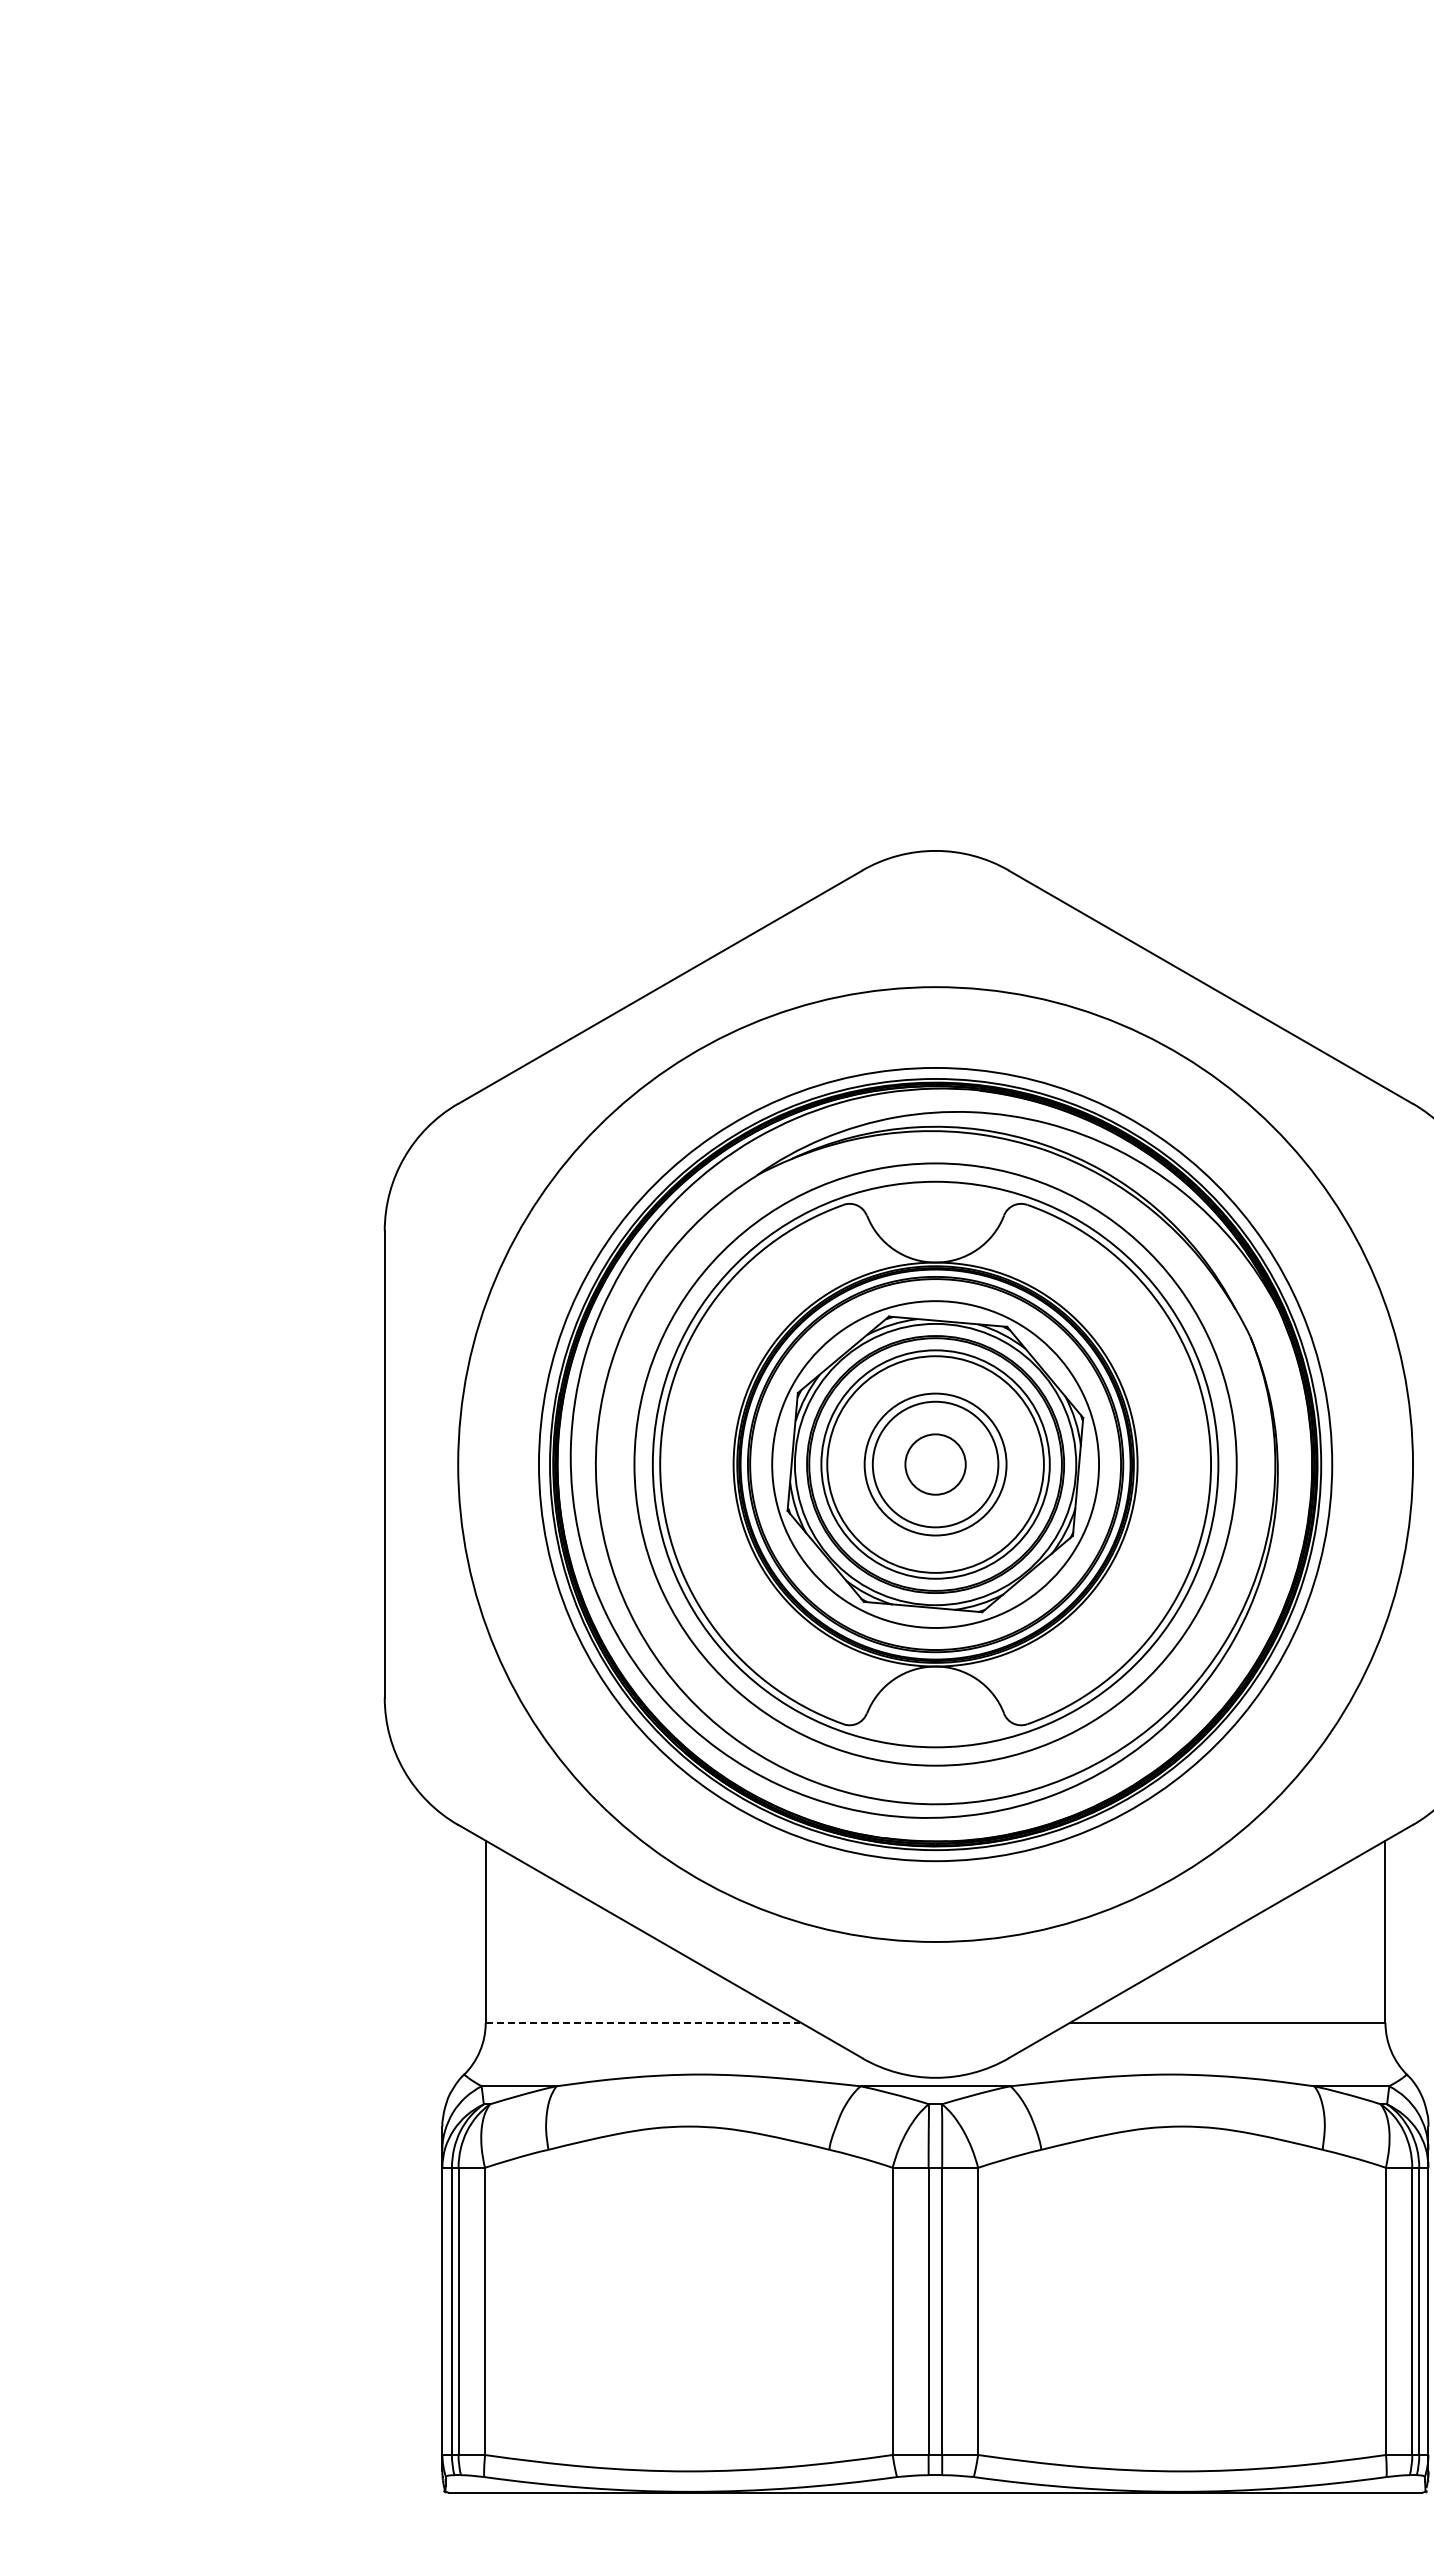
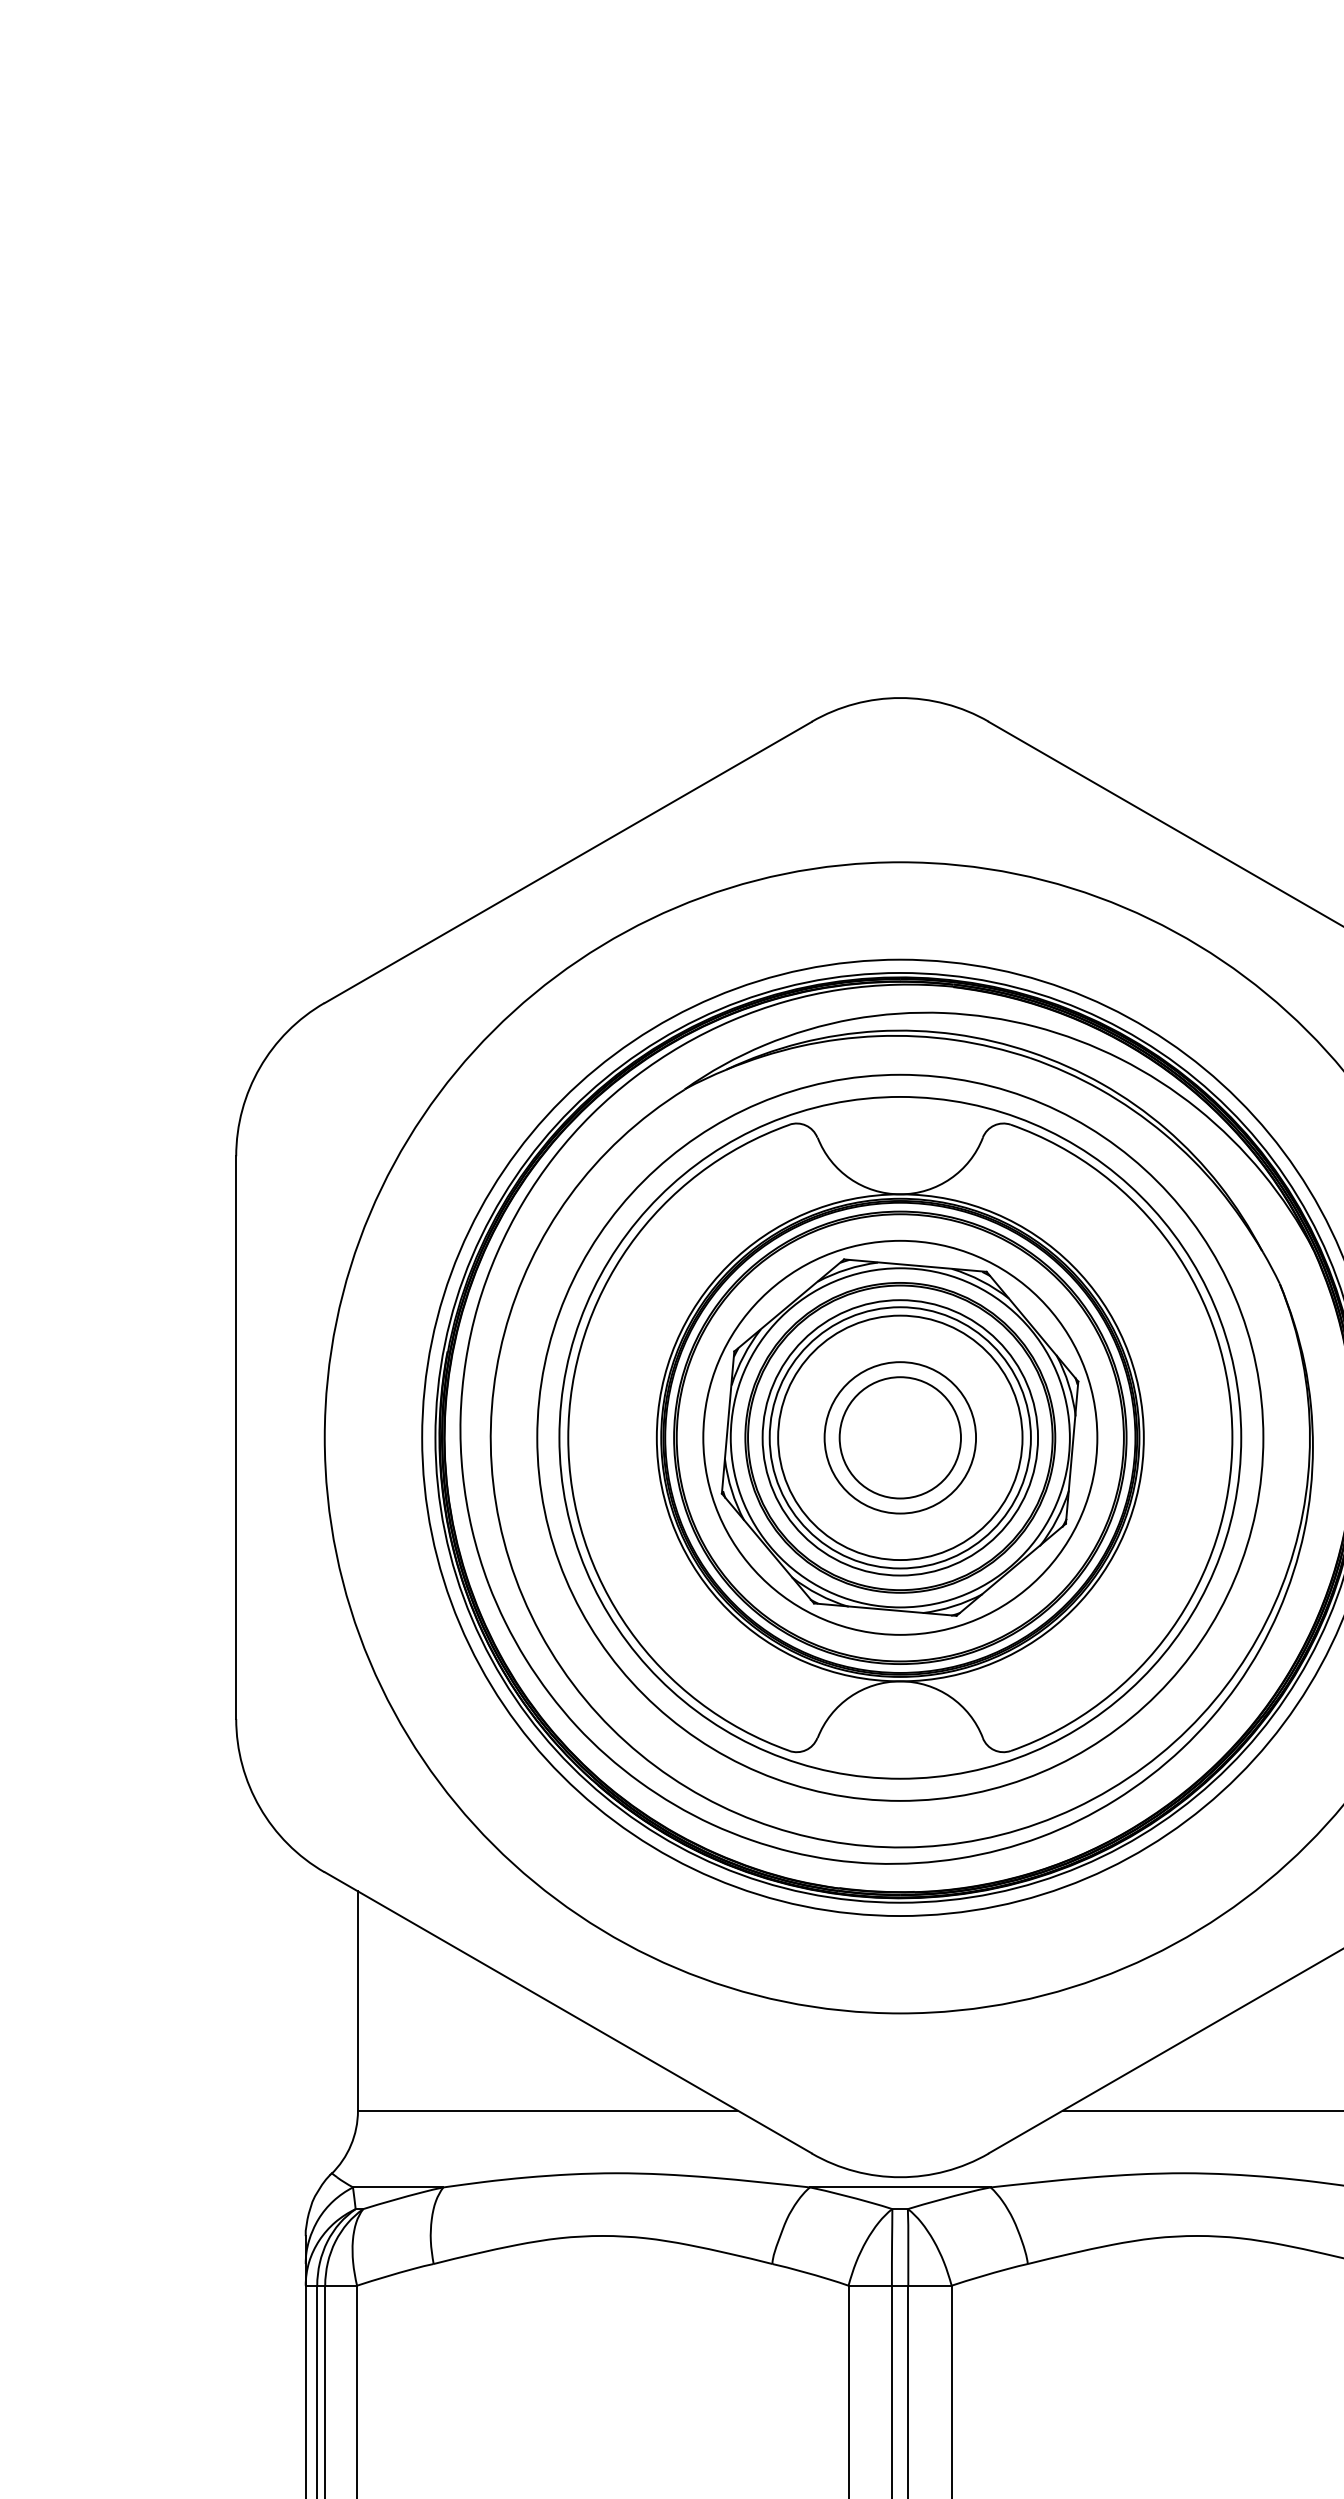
circle: (935, 1464) -> (900, 1437), size x1.43
circle: (935, 1464) -> (900, 1437), size x1.67
line: (643, 2022) -> (548, 2110), dashed -> solid

